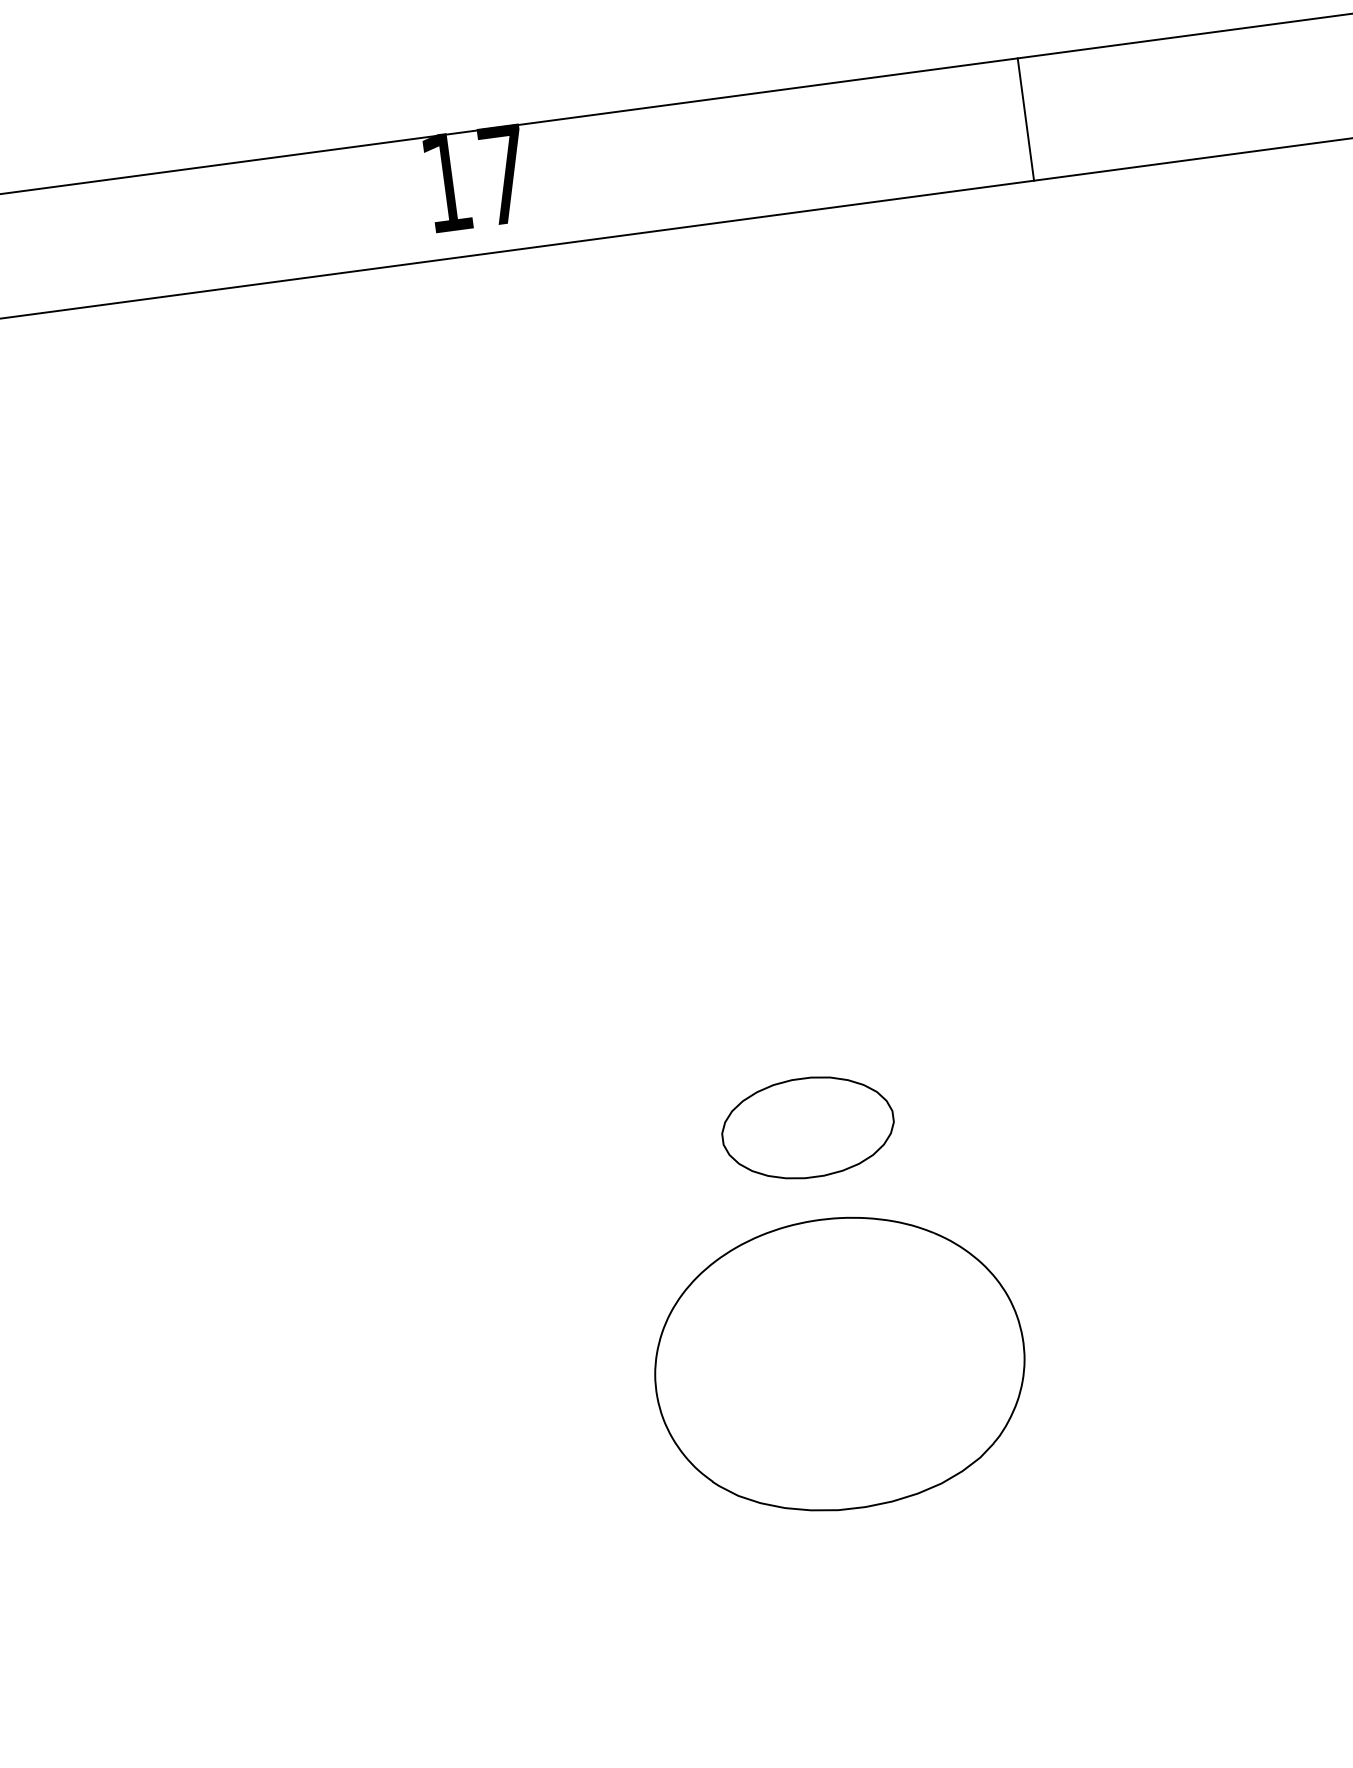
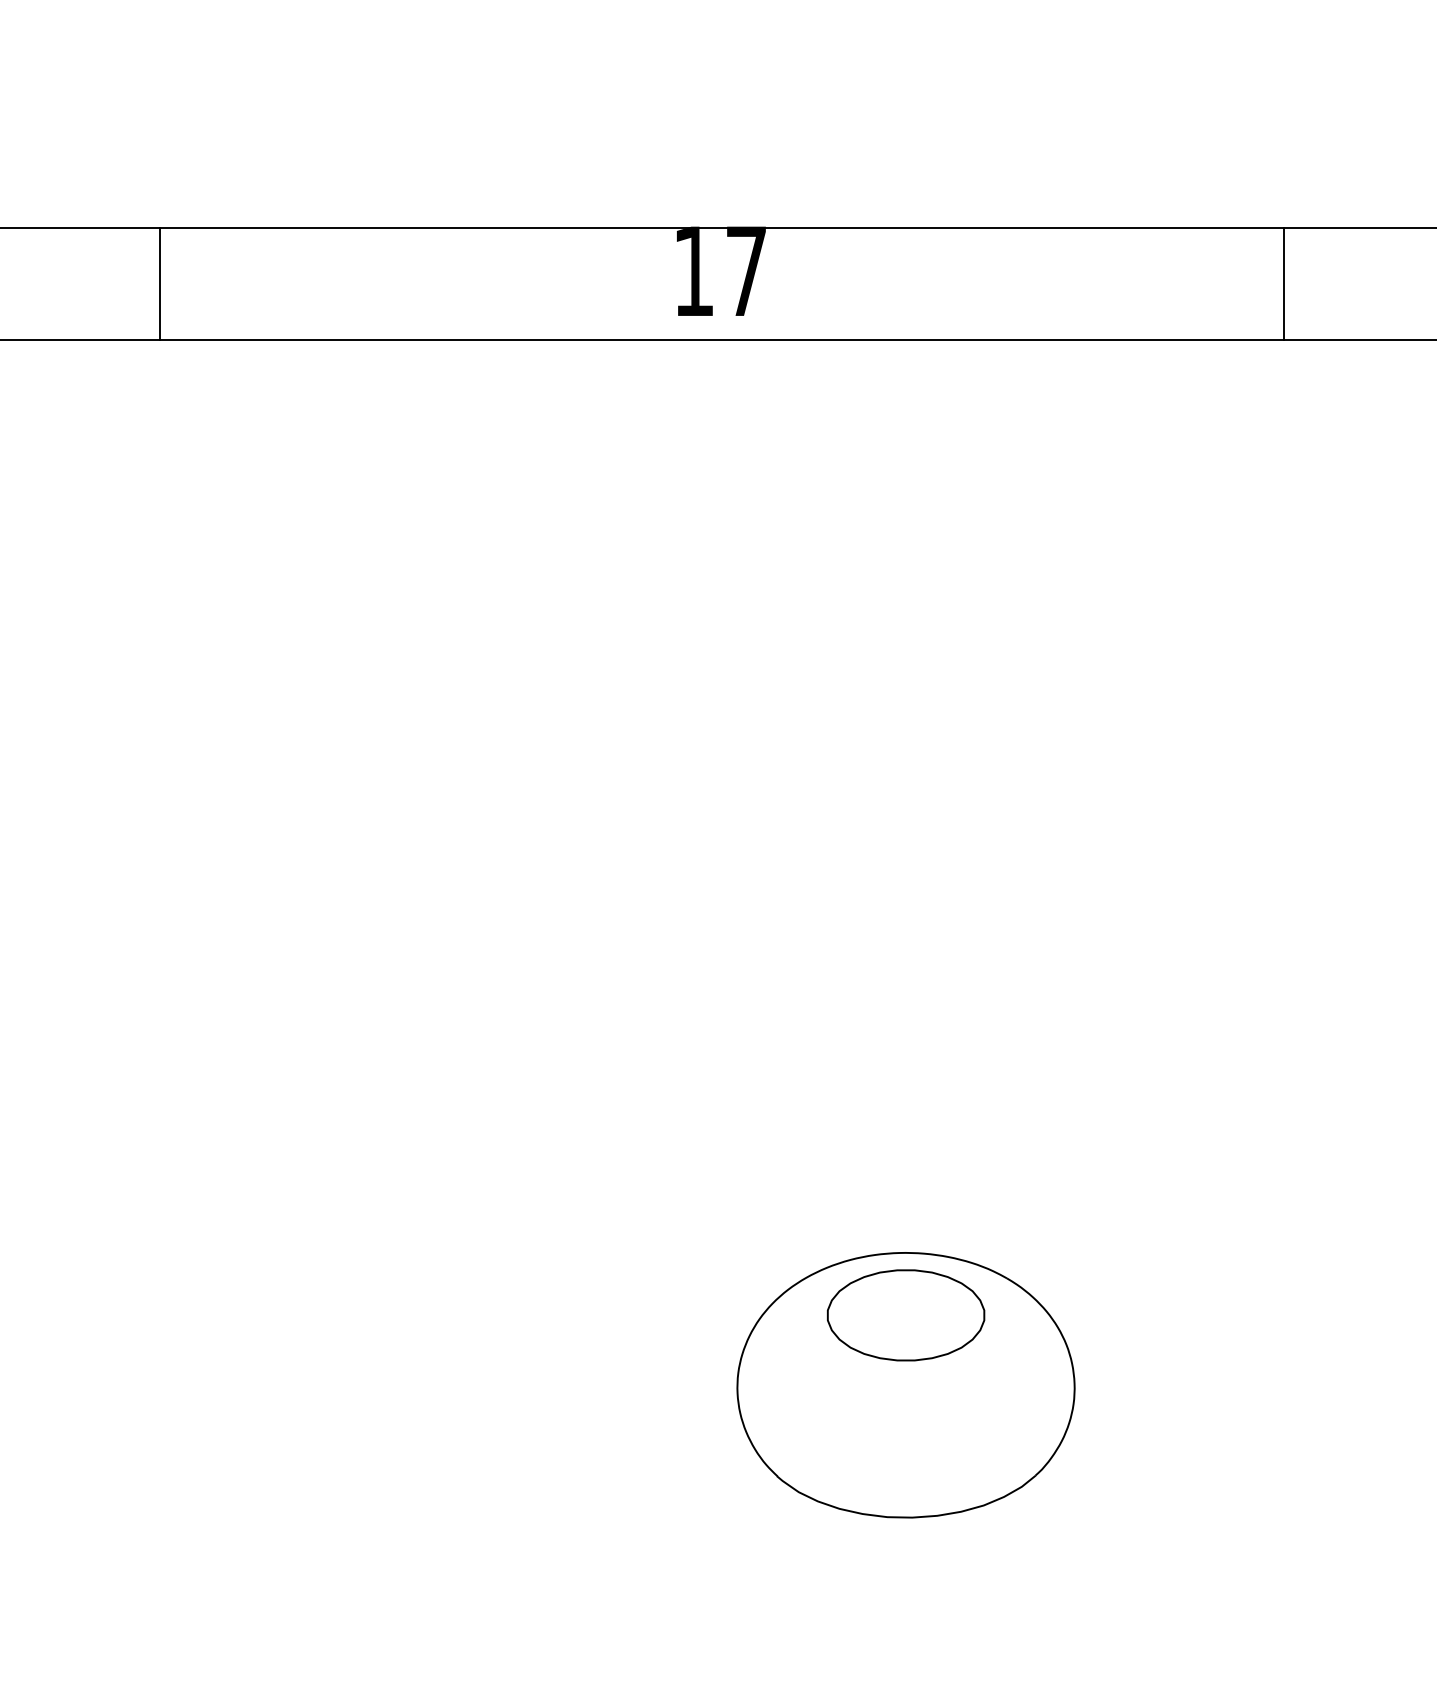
line: (1026, 119) -> (1284, 284), moved
part: (808, 1127) -> (906, 1315), moved

